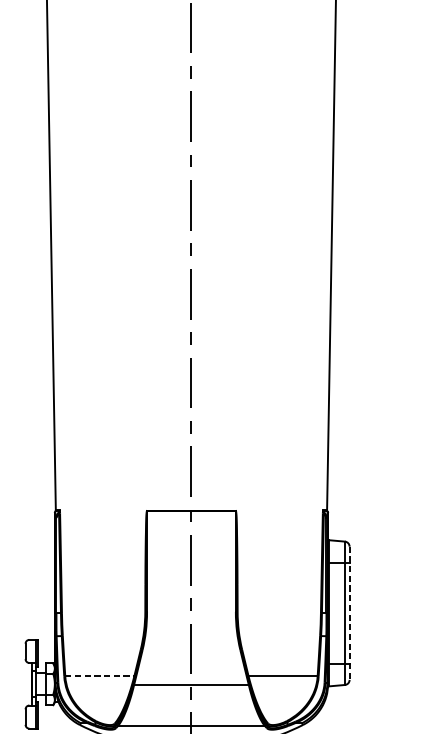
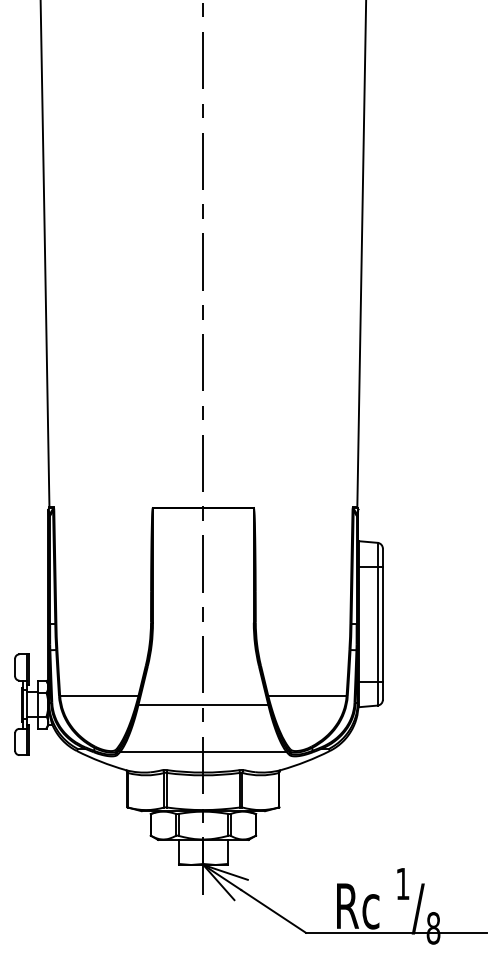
line: (349, 613) -> (382, 624), dashed -> solid
line: (99, 676) -> (99, 695), dashed -> solid

